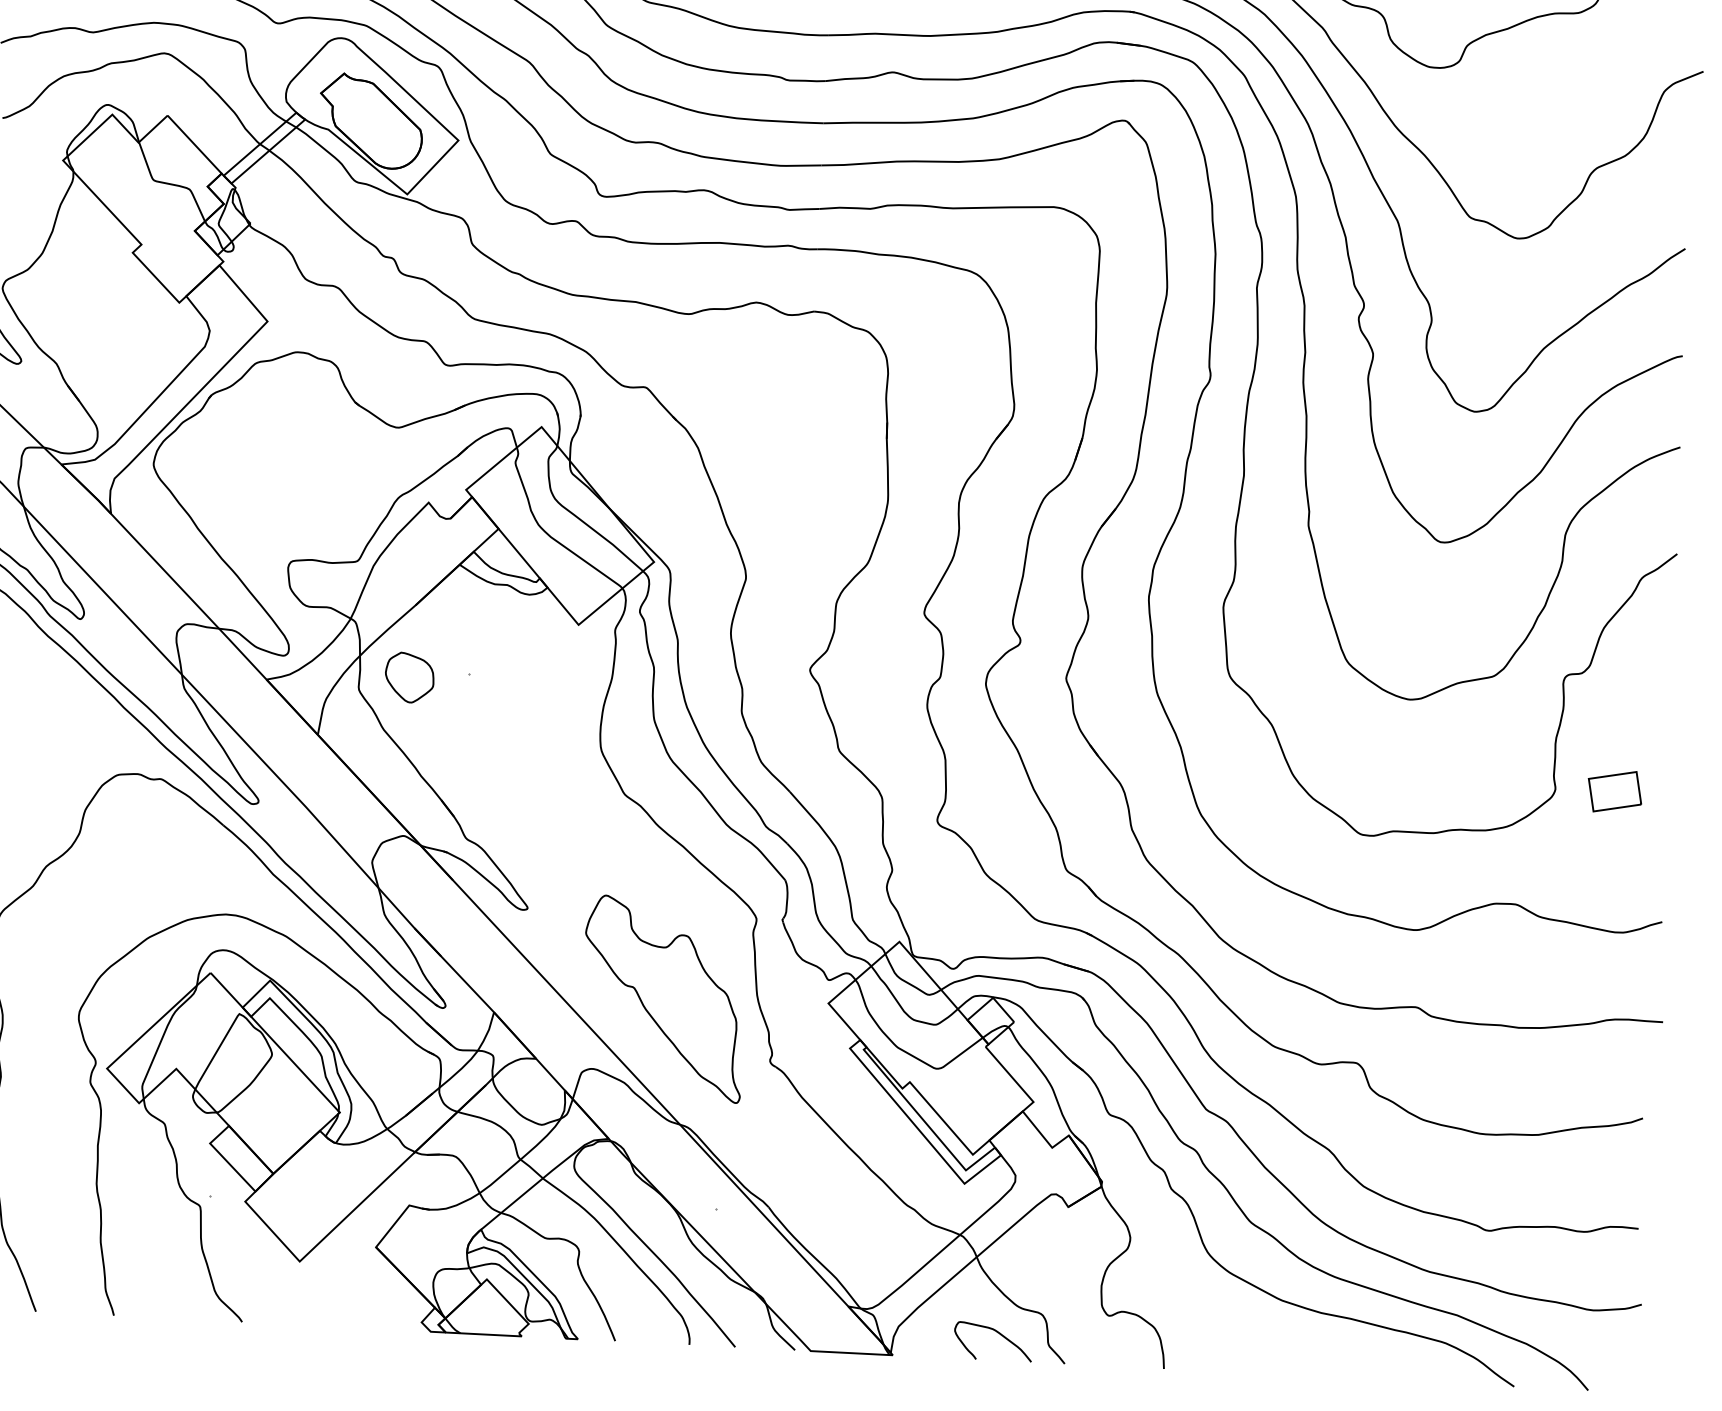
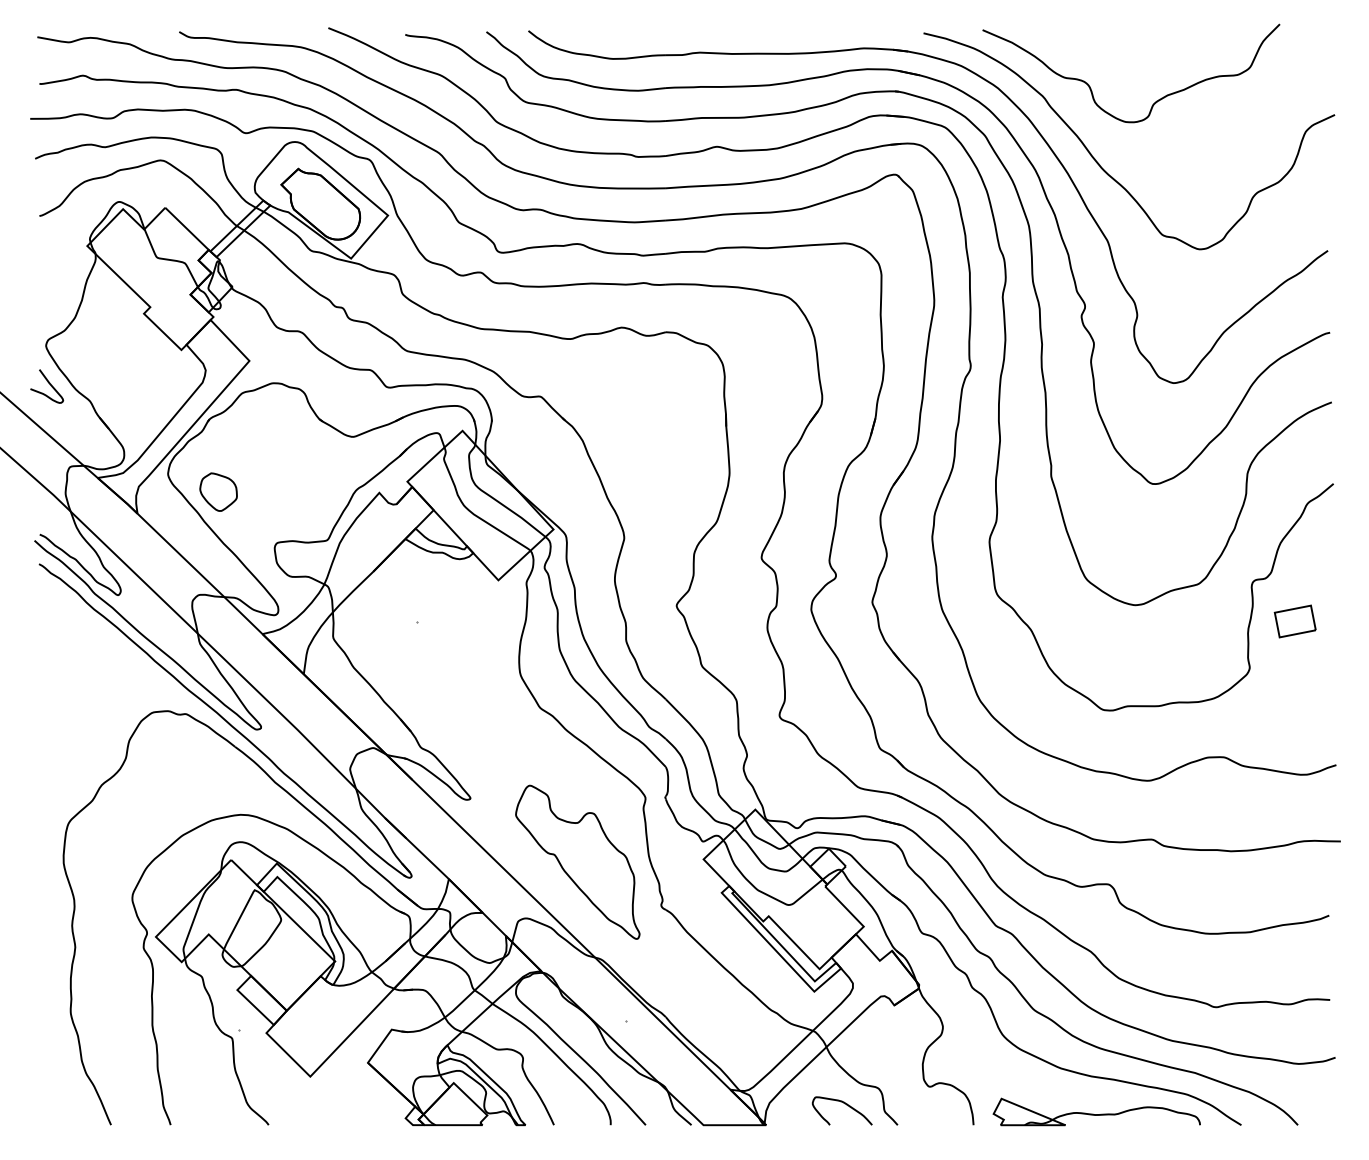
part: (409, 676) -> (218, 491), moved
part: (1613, 791) -> (1294, 621), moved
part: (1325, 1359) -> (1096, 1111), added

